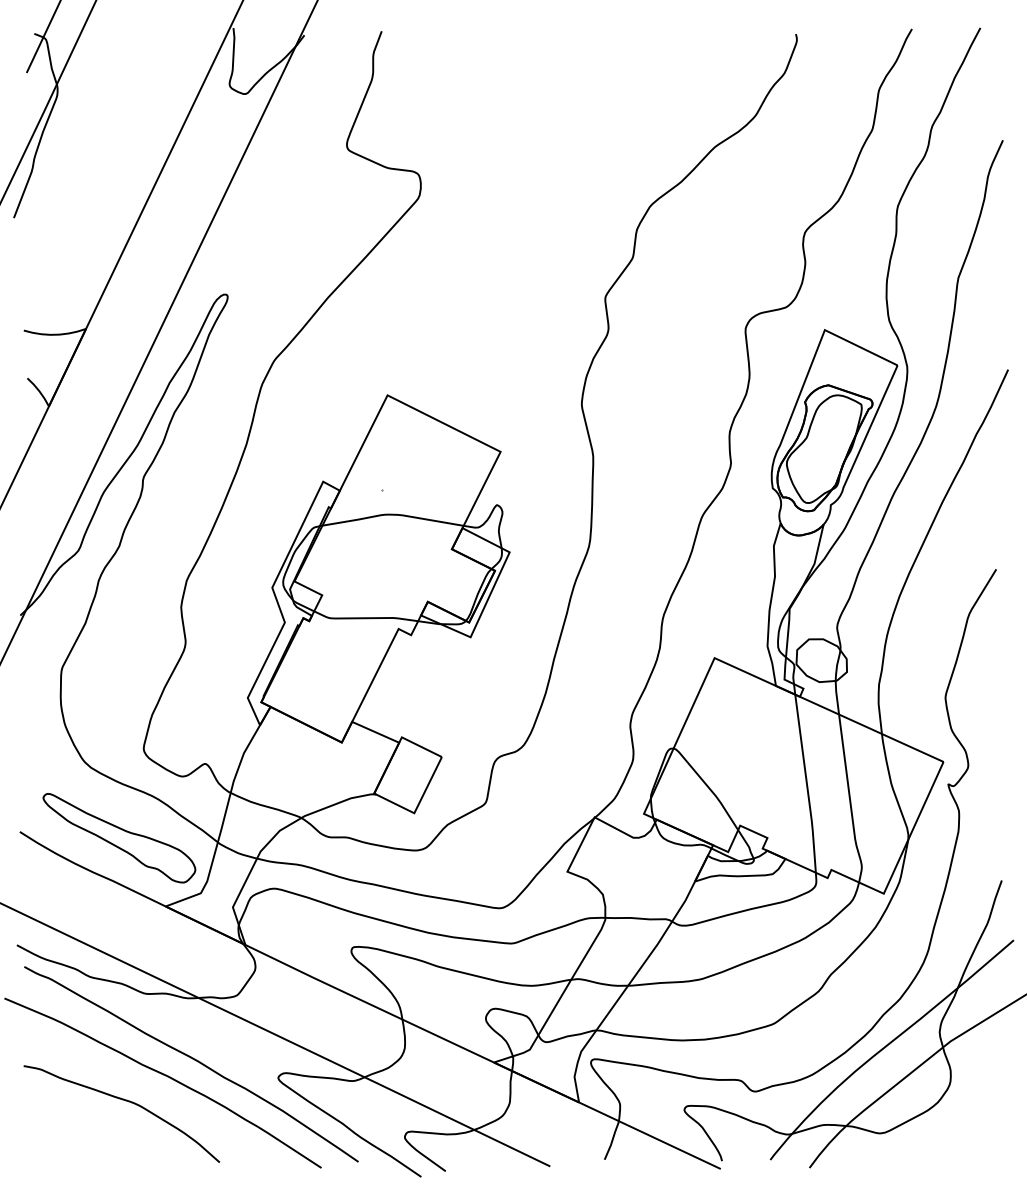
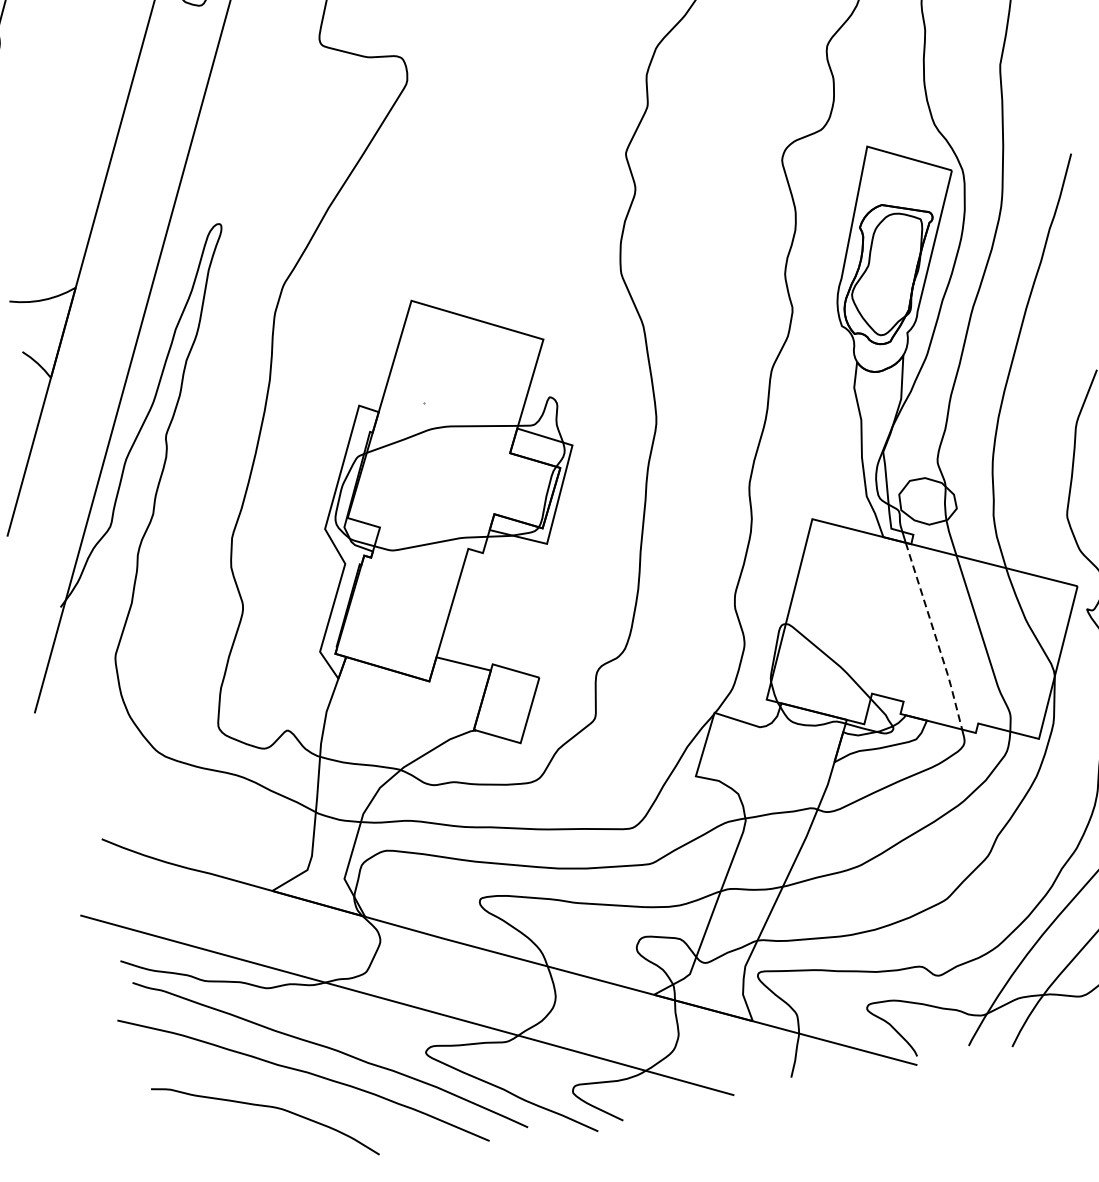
line: (807, 785) -> (936, 637), solid -> dashed
part: (119, 838) -> (209, 827), removed

